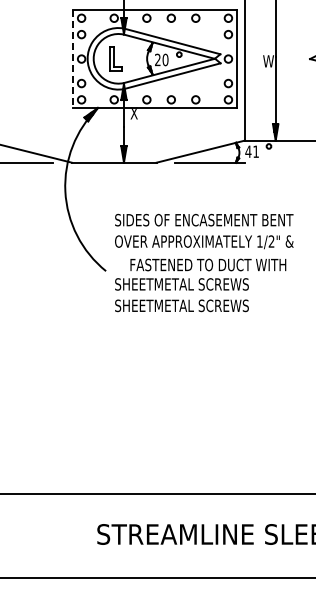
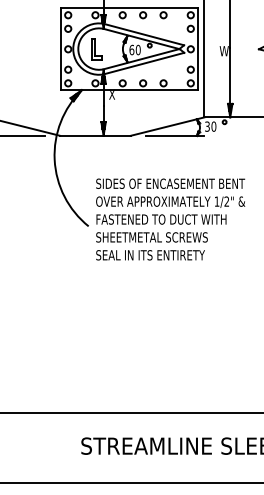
line: (73, 59) -> (61, 49), dashed -> solid
text: (157, 59) -> (131, 49), 20 -> 60
text: (252, 151) -> (210, 126), 41 -> 30
text: (208, 264) -> (161, 219), moved
text: (186, 305) -> (155, 255), SHEETMETAL SCREWS -> SEAL IN ITS ENTIRETY

